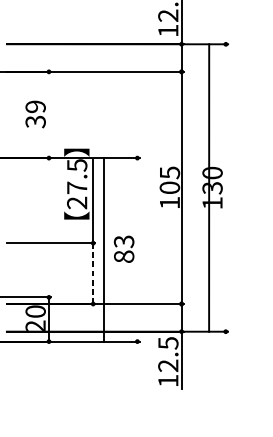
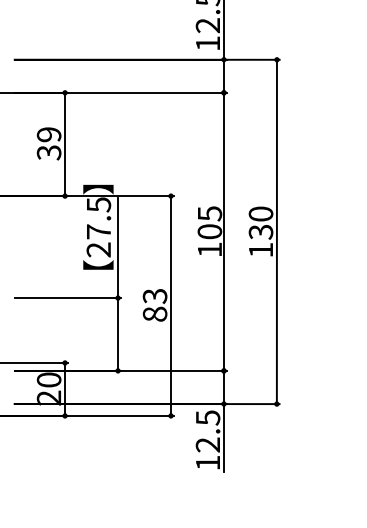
line: (49, 115) -> (65, 144), added
line: (208, 187) -> (276, 231), moved
line: (103, 249) -> (170, 305), moved
line: (93, 273) -> (118, 334), dashed -> solid

